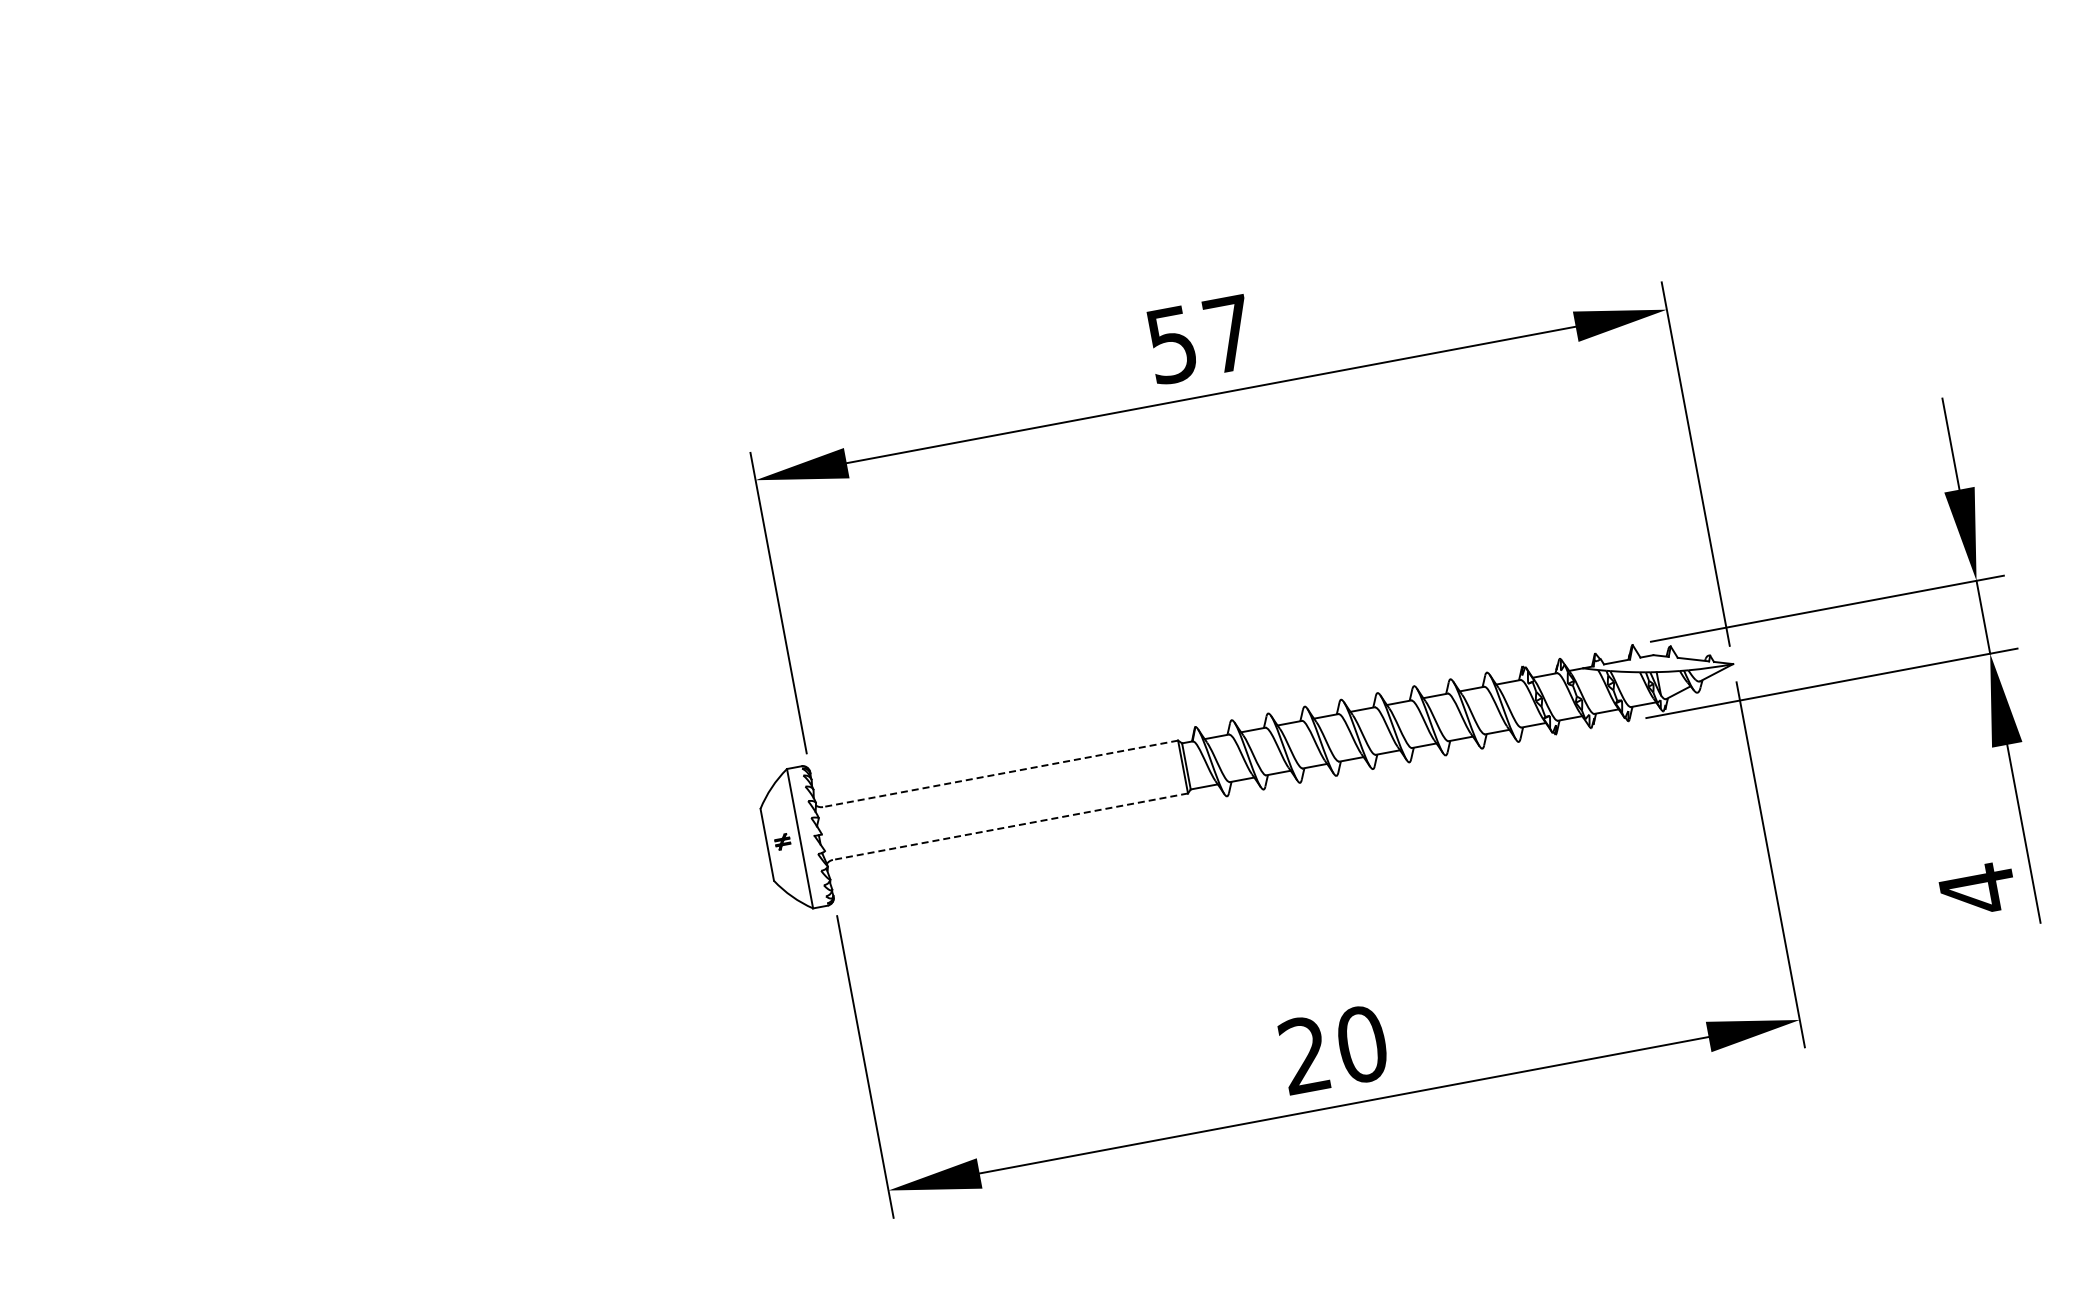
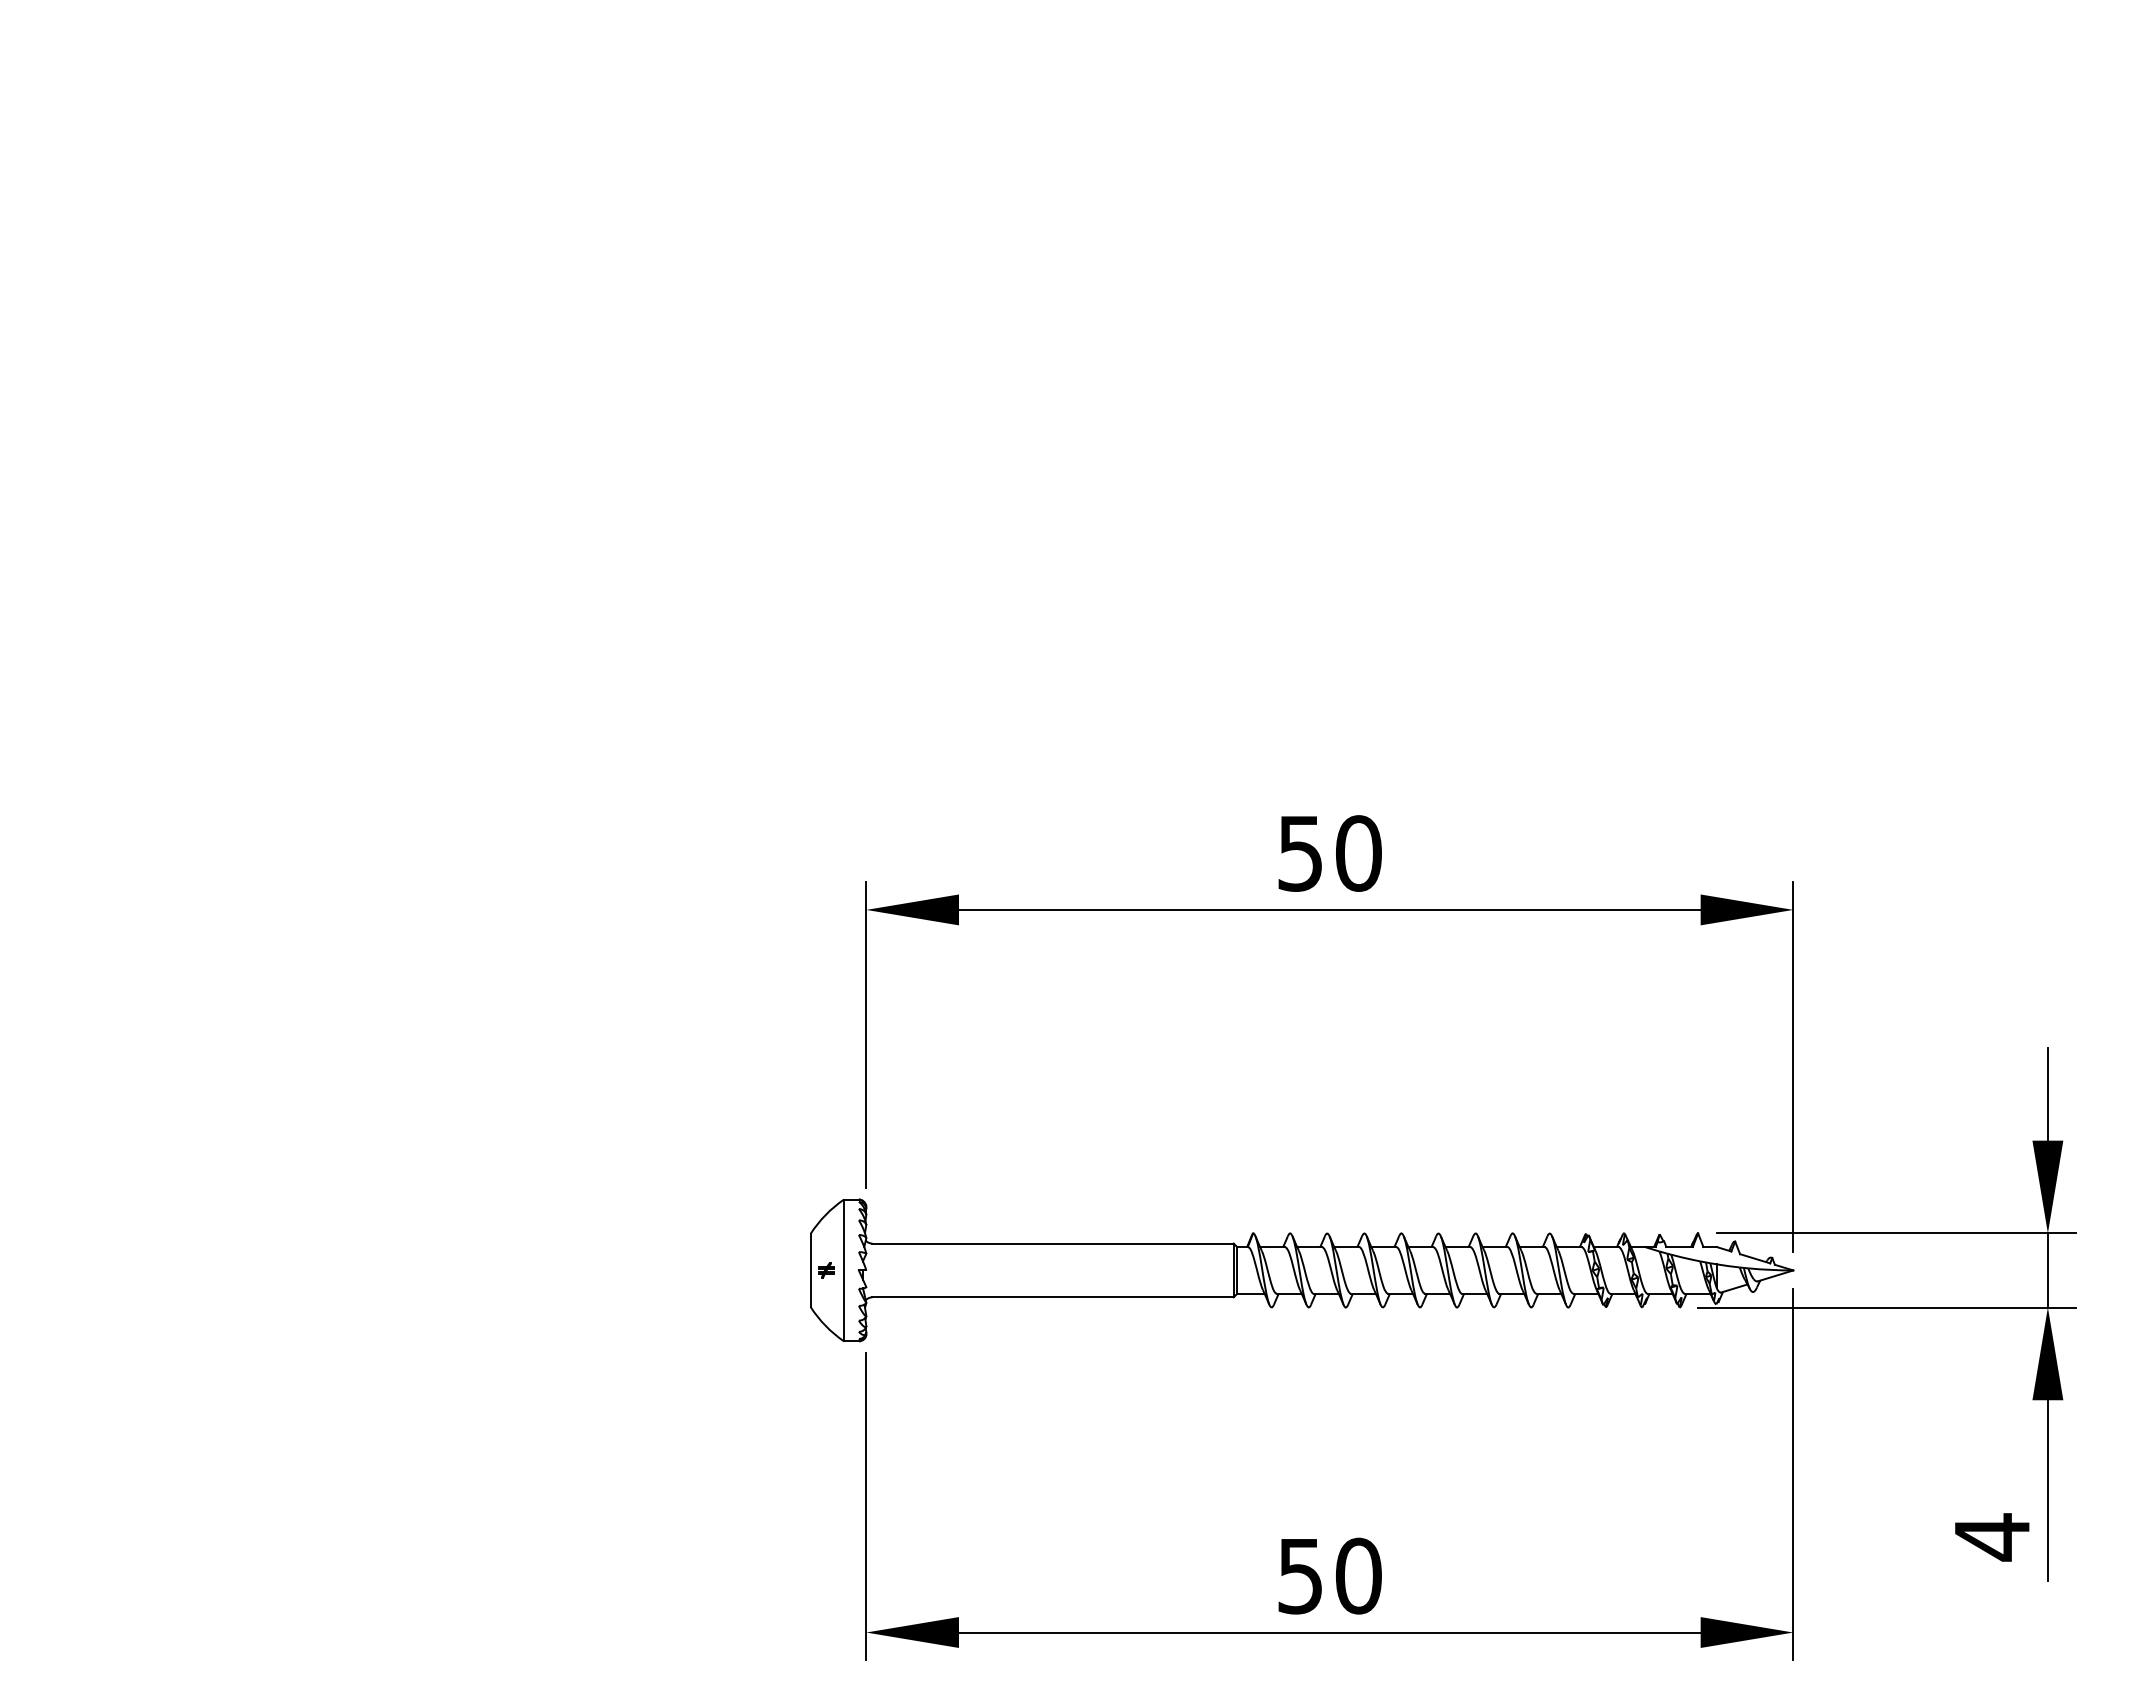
text: (1229, 334) -> (1358, 853), 57 -> 50
line: (1000, 773) -> (1053, 1243), dashed -> solid
line: (1010, 826) -> (1053, 1297), dashed -> solid
text: (1303, 1054) -> (1299, 1575), 20 -> 50

